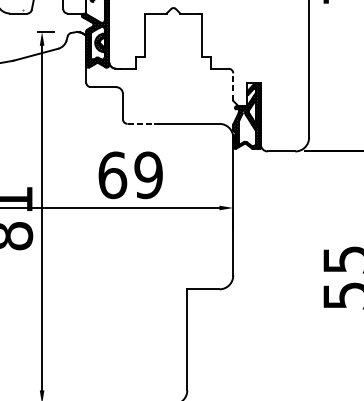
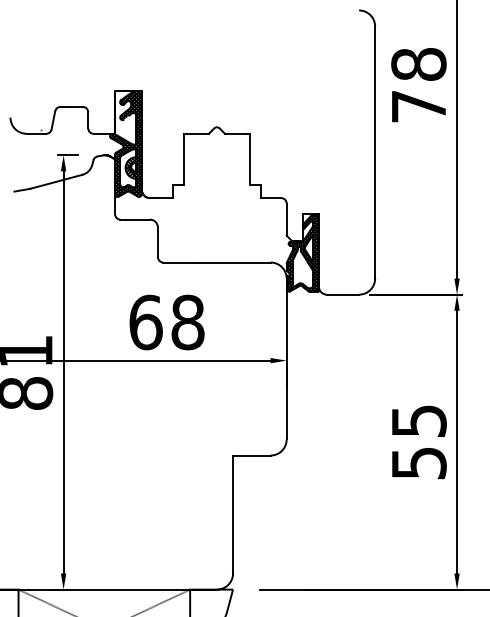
line: (233, 87) -> (286, 219), dashed -> solid
line: (141, 123) -> (179, 262), dashed -> solid
text: (148, 175) -> (187, 322), 69 -> 68

